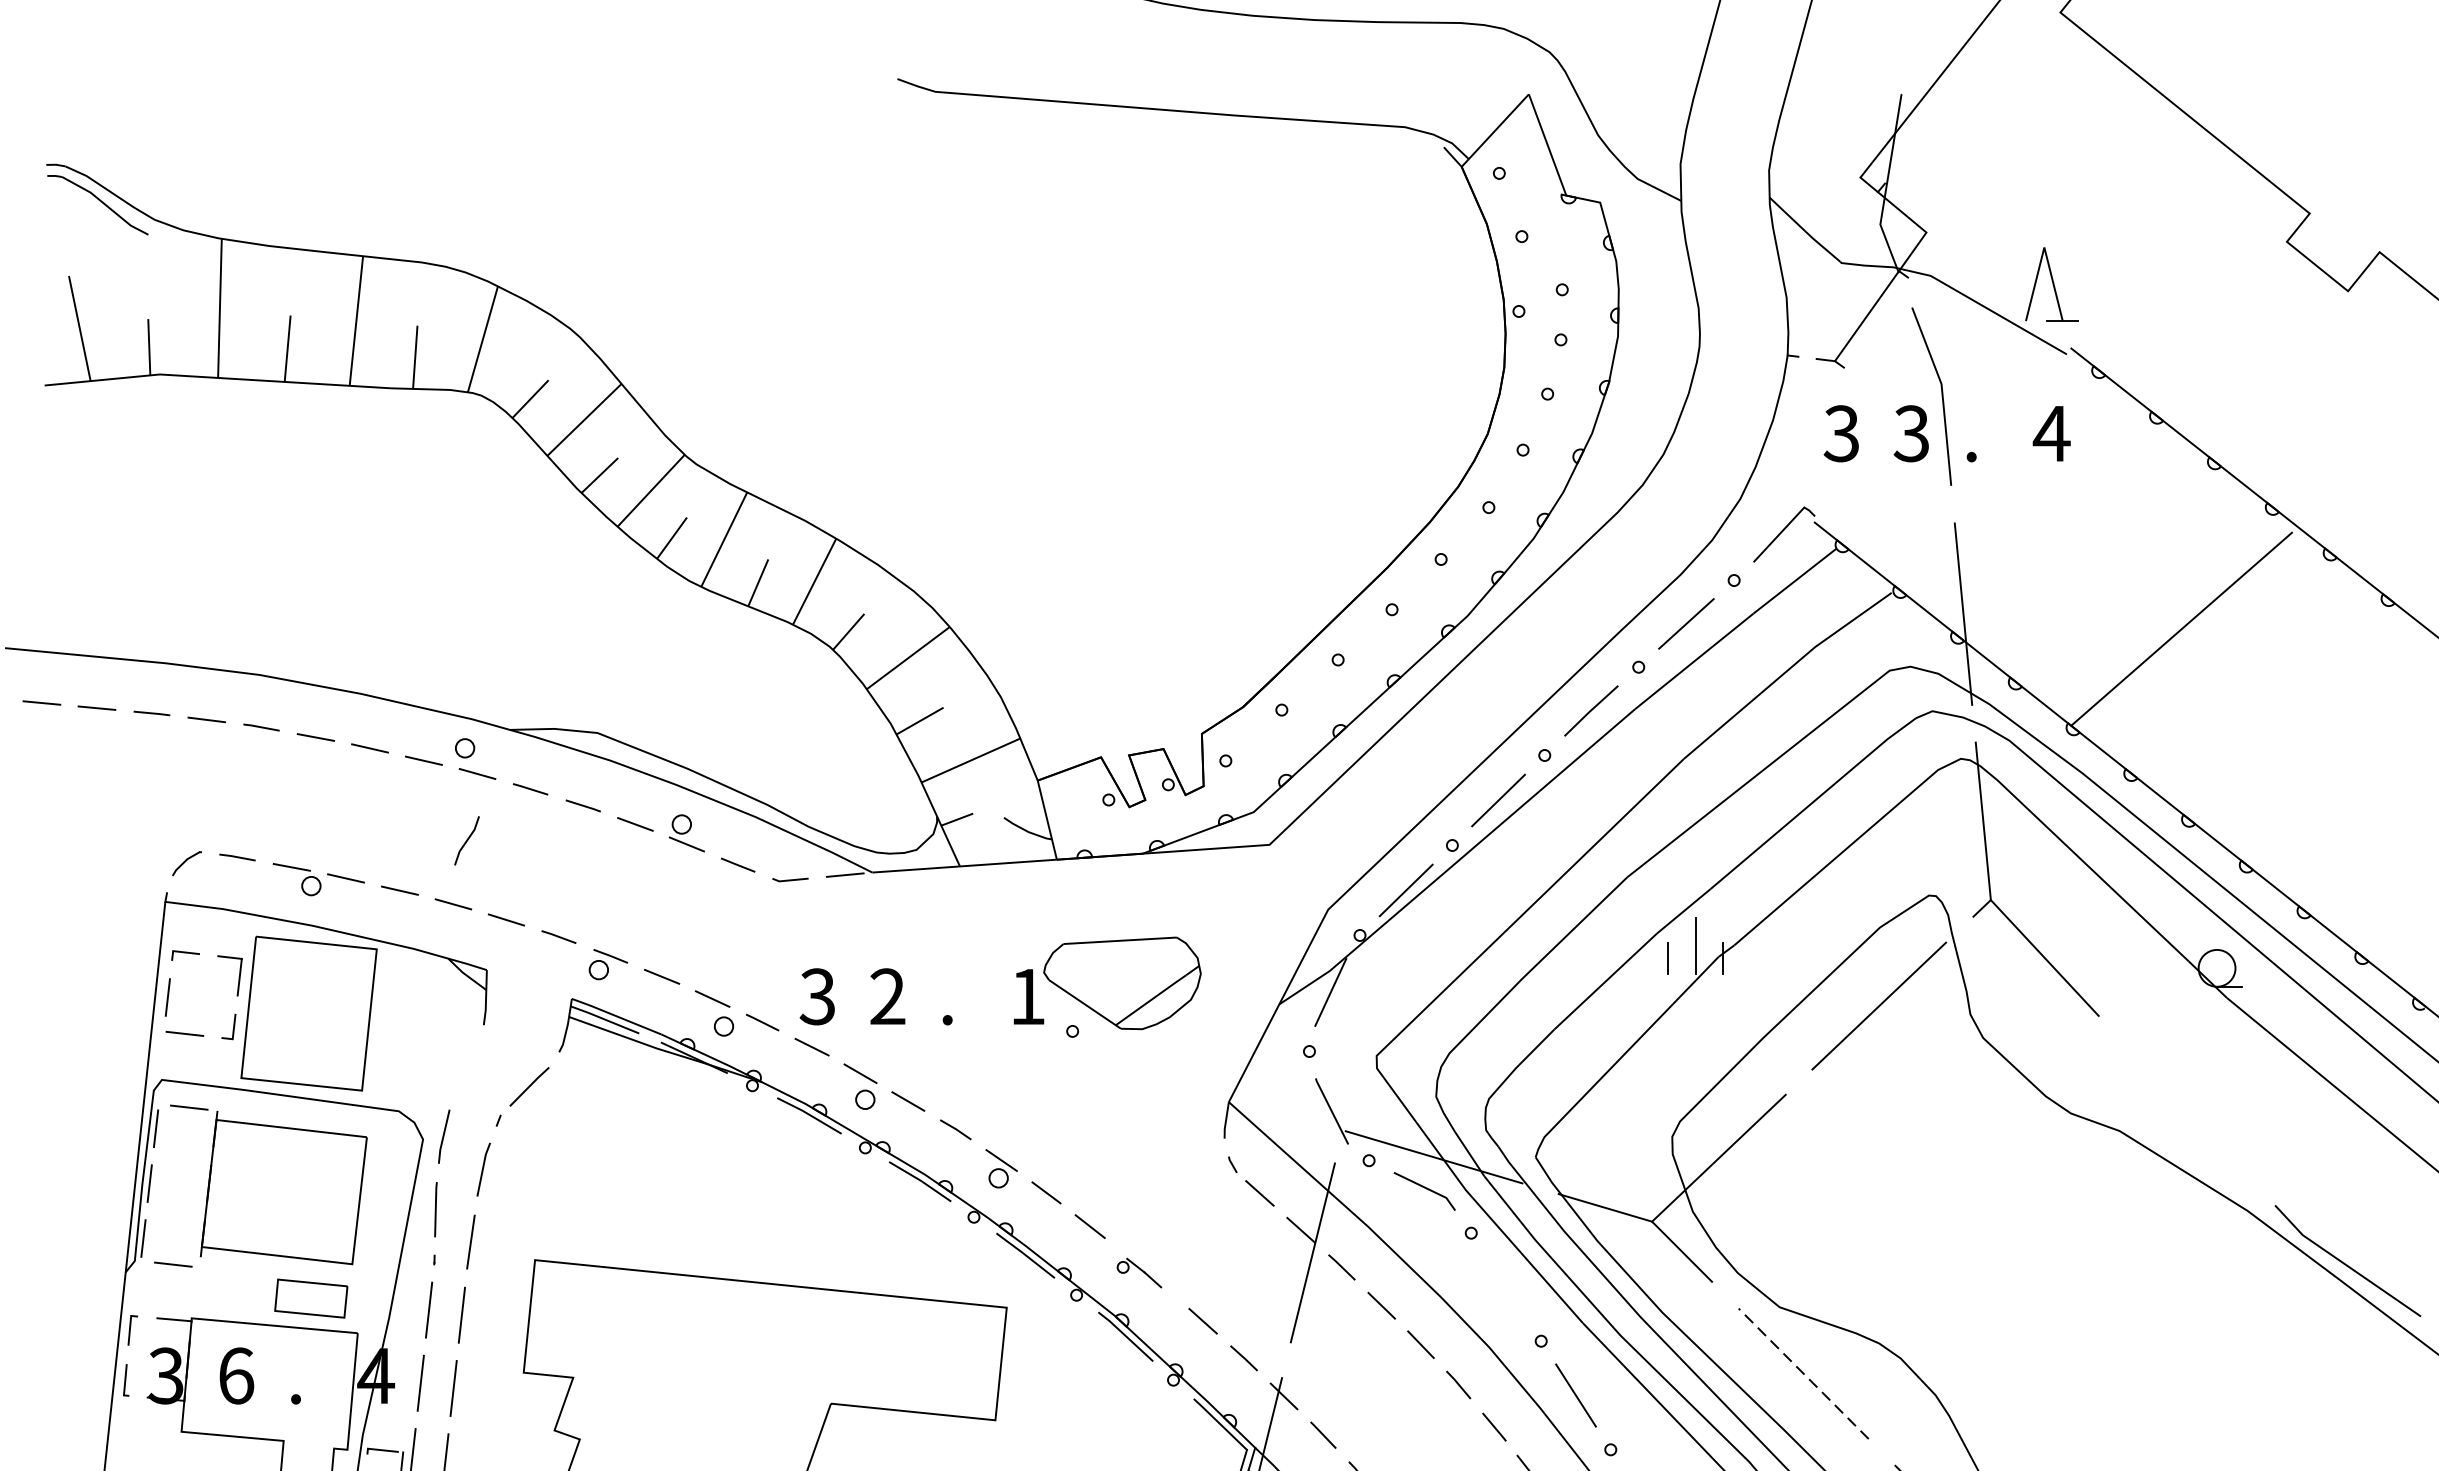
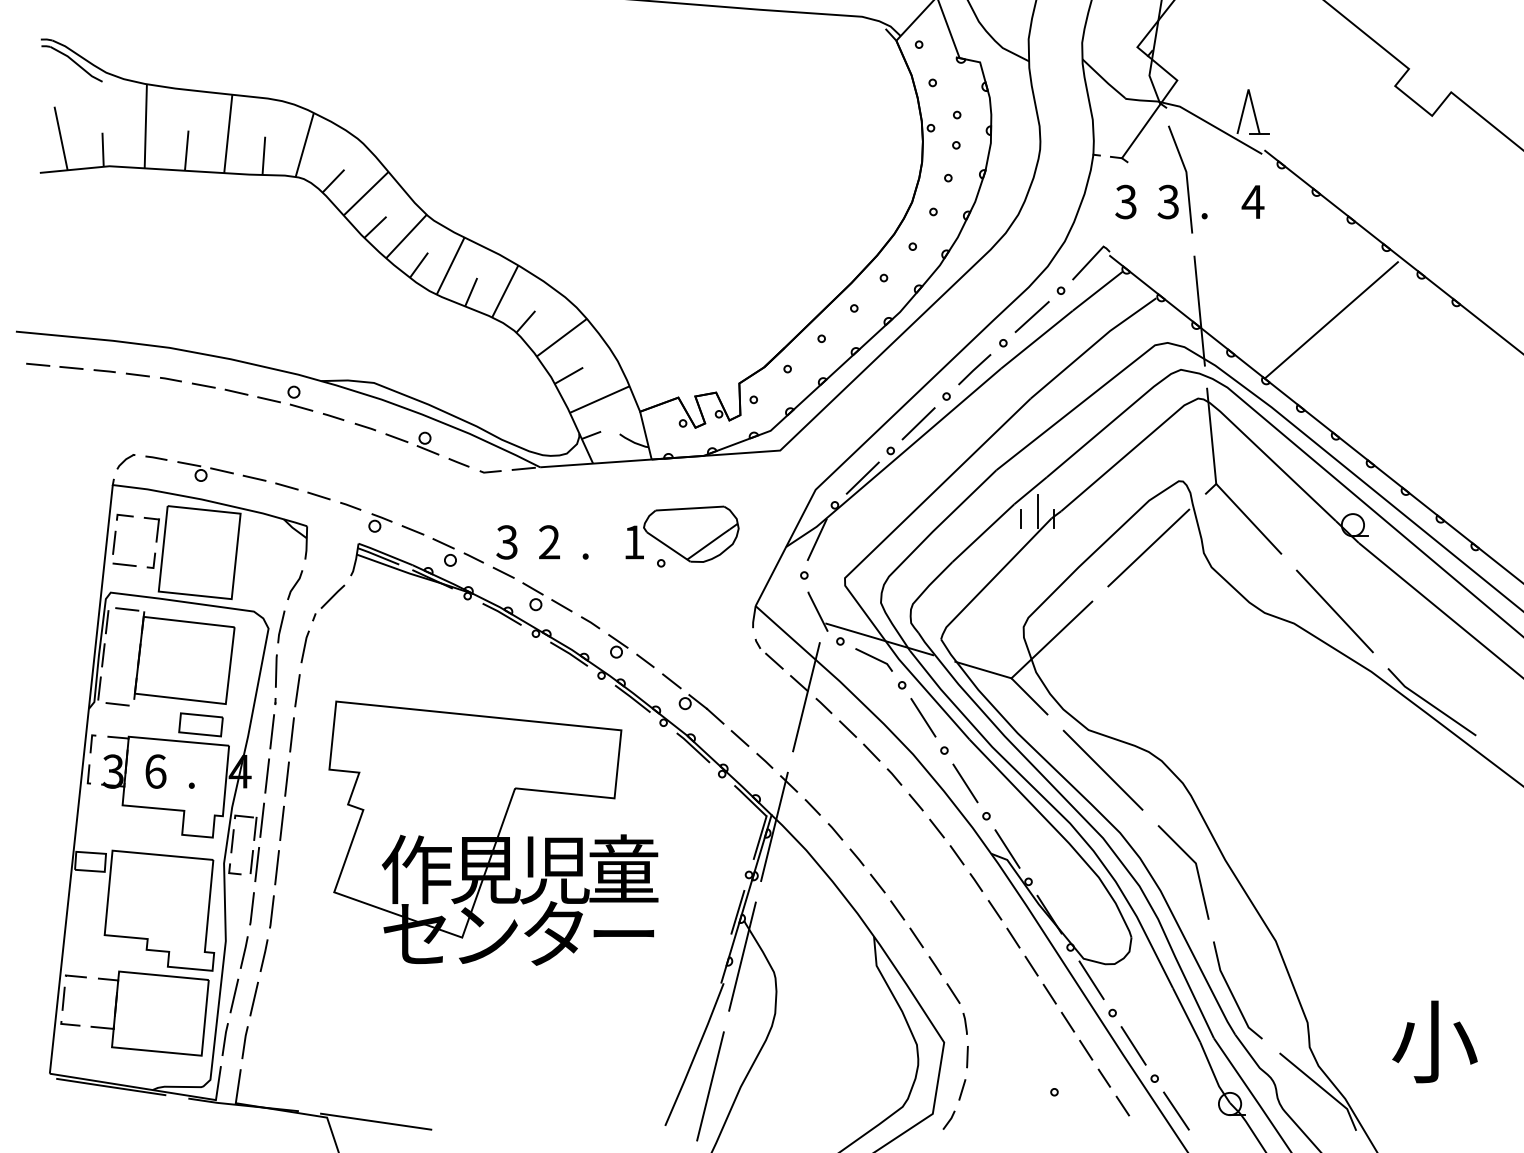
line: (467, 841) -> (295, 585), moved
line: (2186, 1111) -> (1334, 611), added
part: (1139, 1273) -> (701, 709), size x1.67
line: (1506, 1286) -> (923, 717), added
line: (1804, 1374) -> (1103, 770), dashed -> solid

